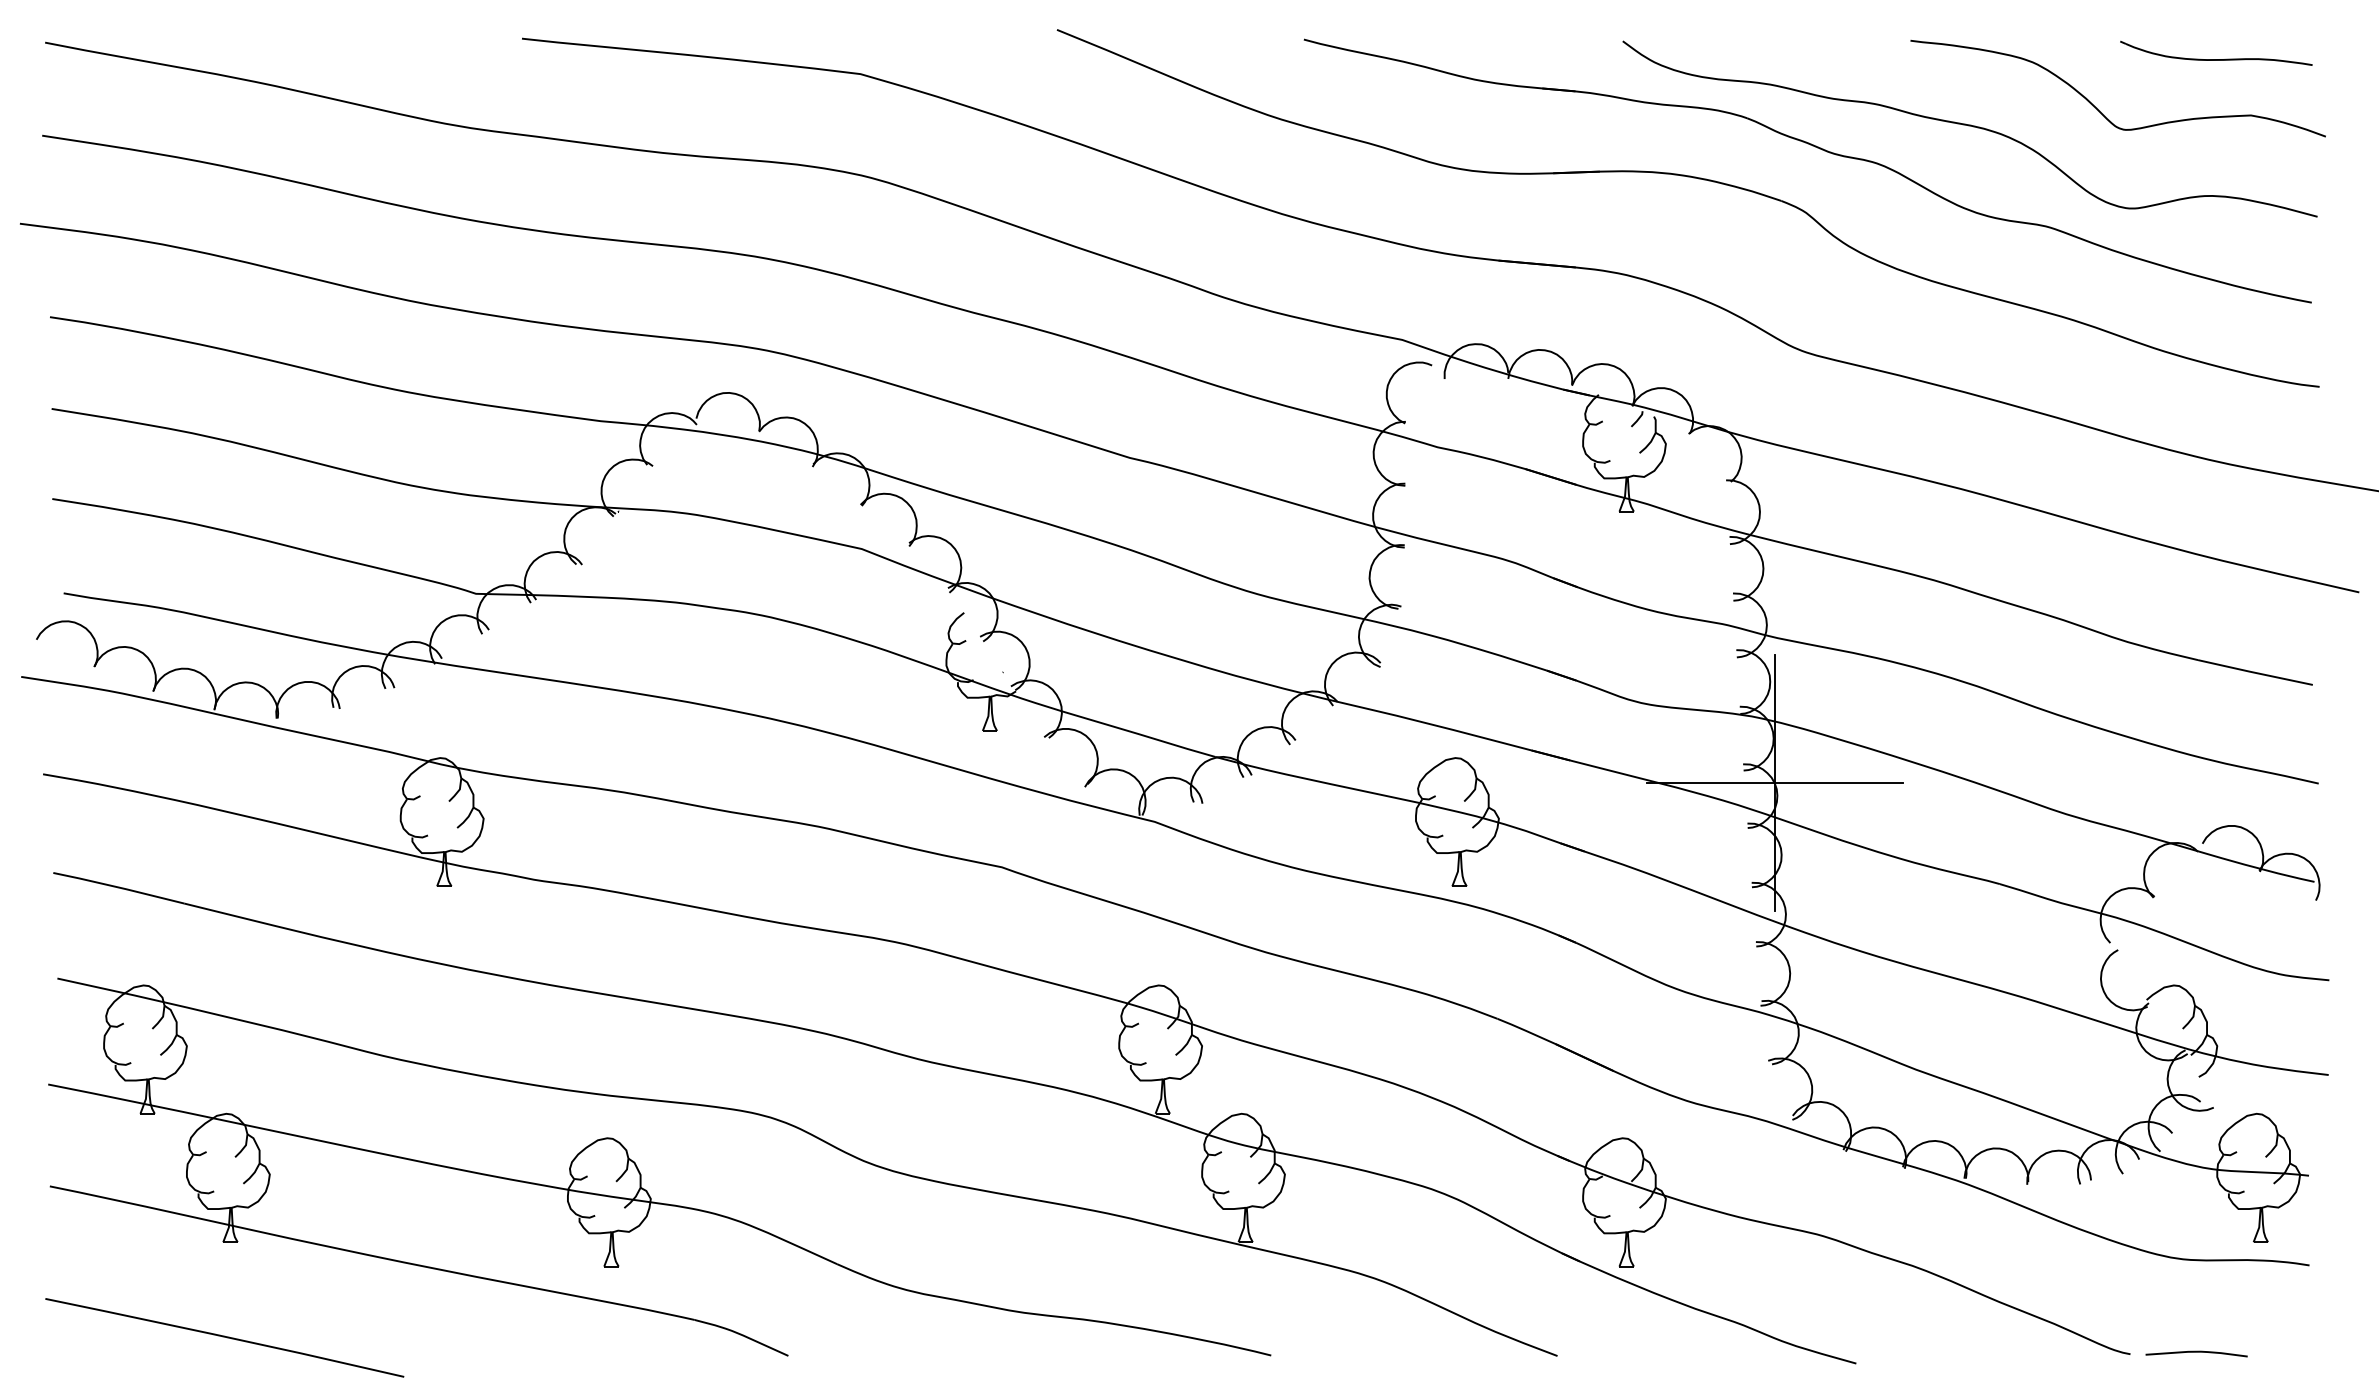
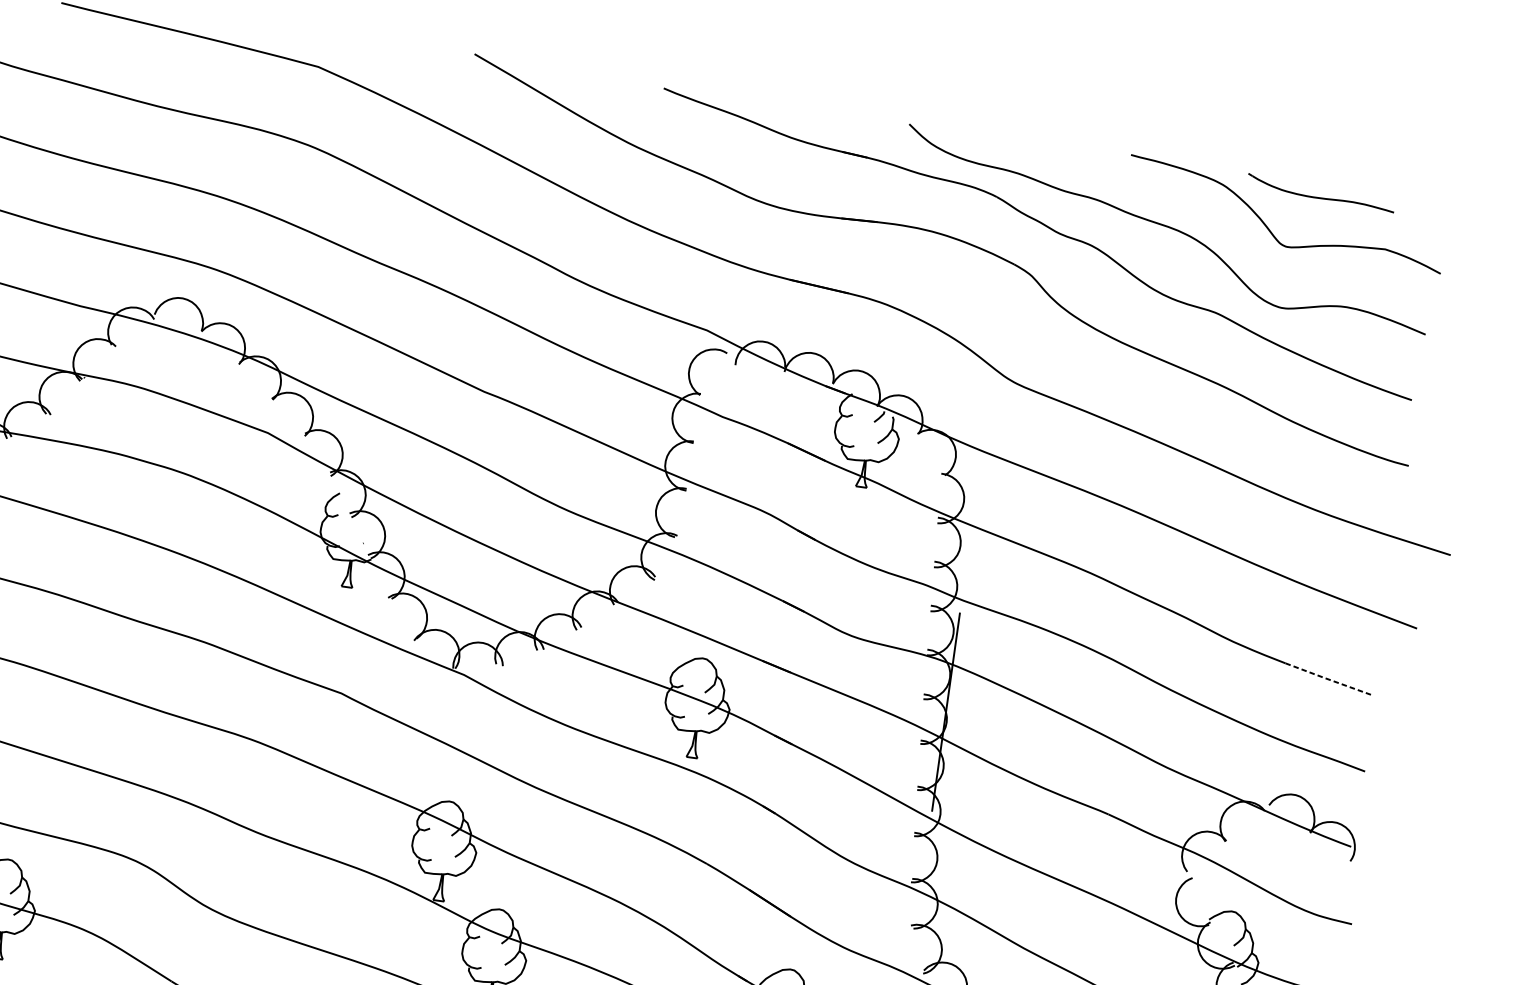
part: (2216, 59) -> (1320, 197), moved
line: (2255, 672) -> (1328, 679), solid -> dashed
line: (1774, 782) -> (945, 711), removed

